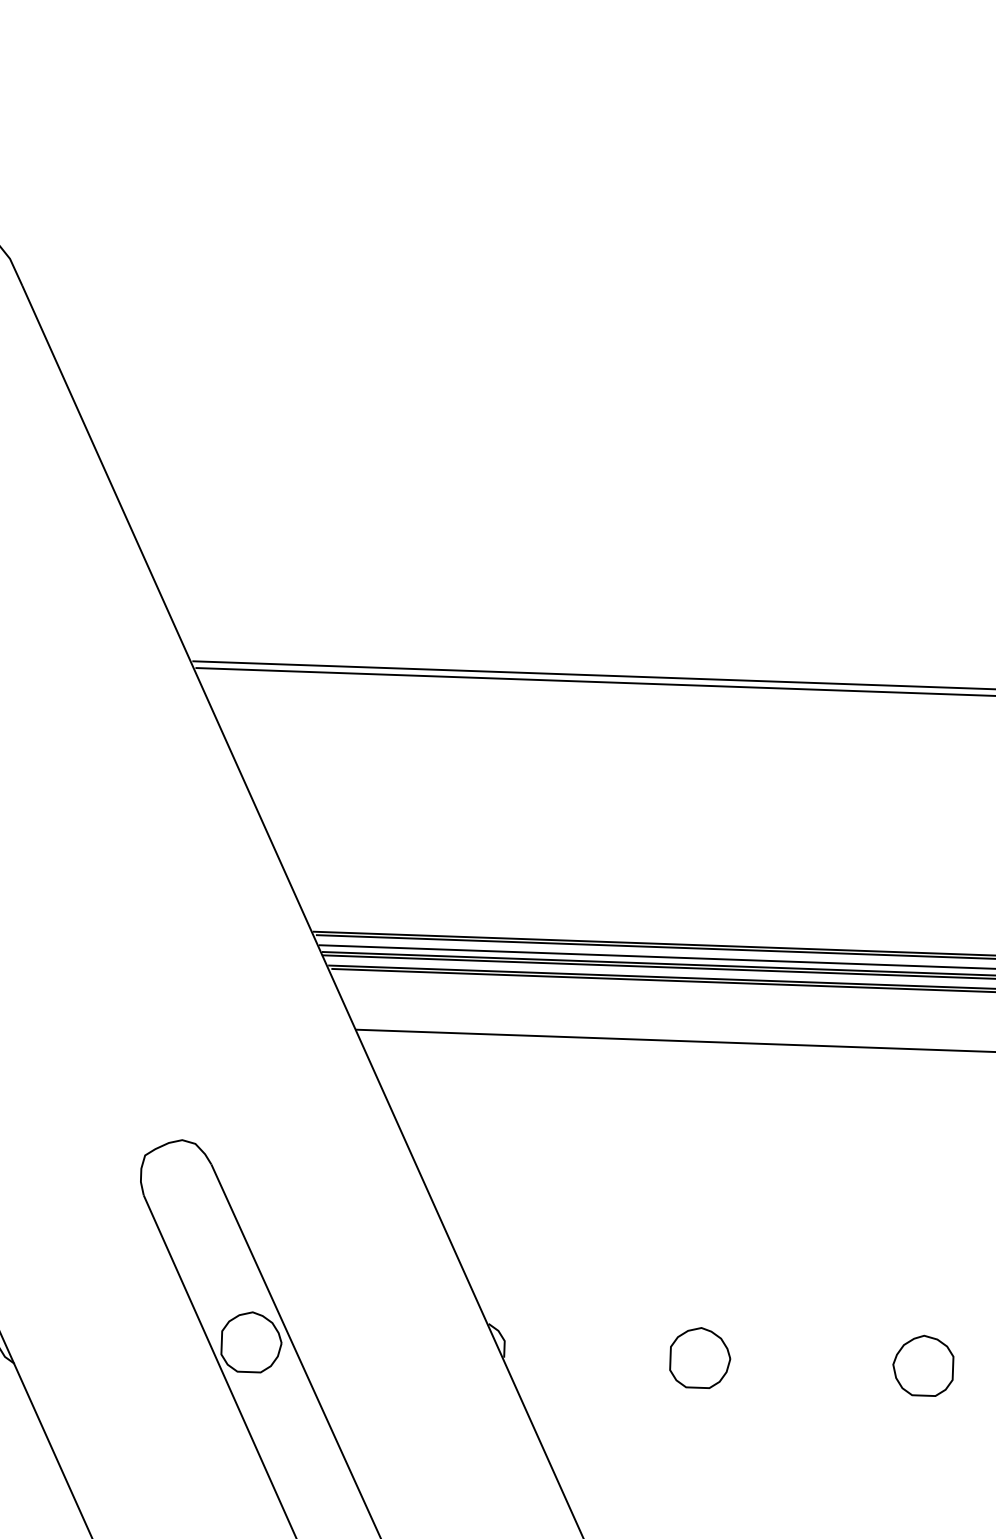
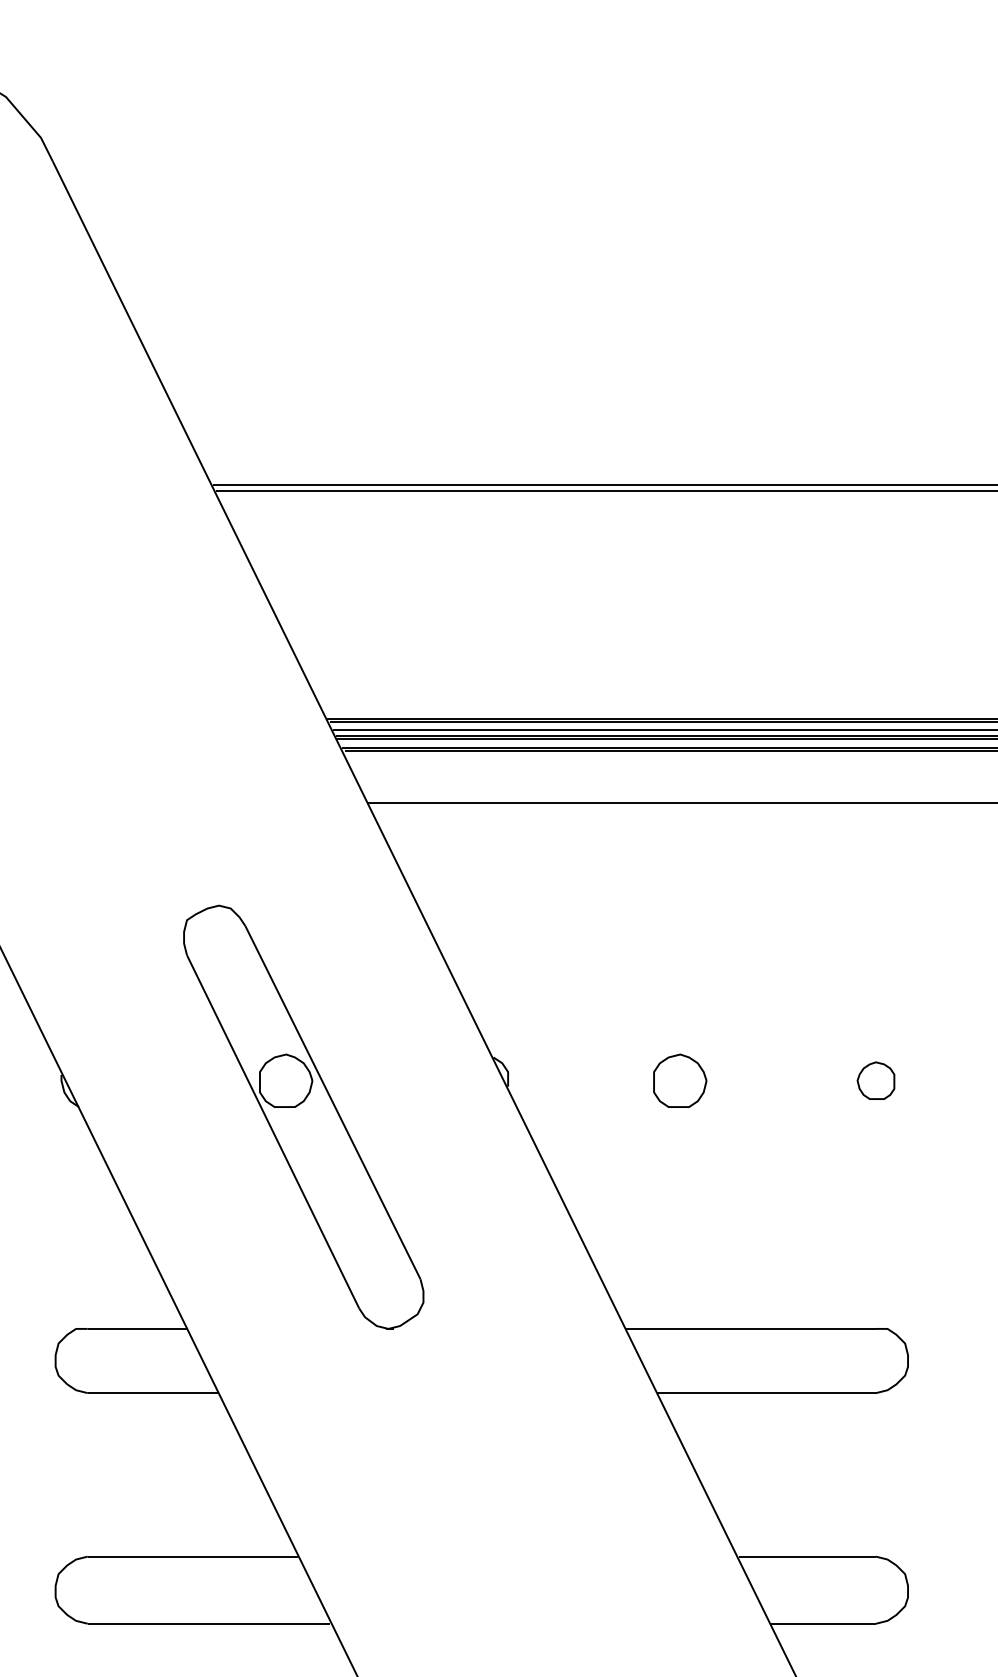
part: (922, 1365) -> (875, 1080), size x0.7

